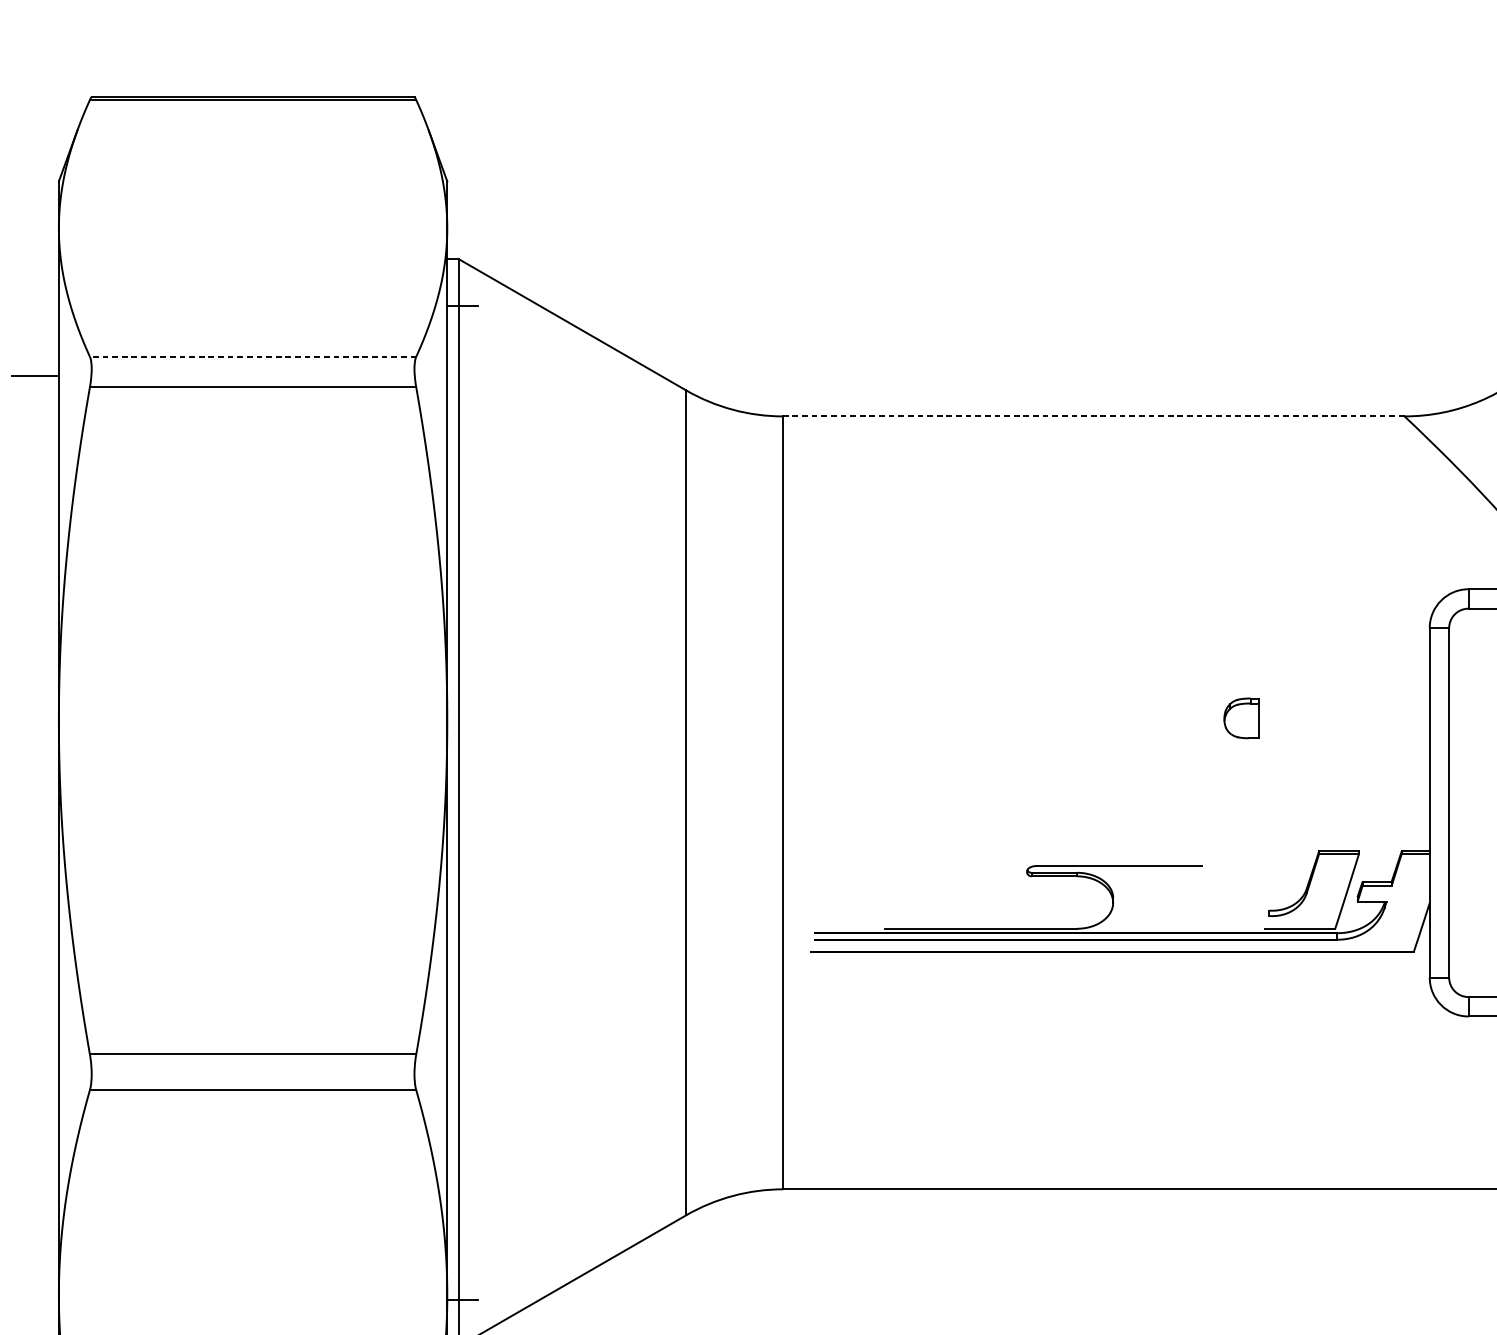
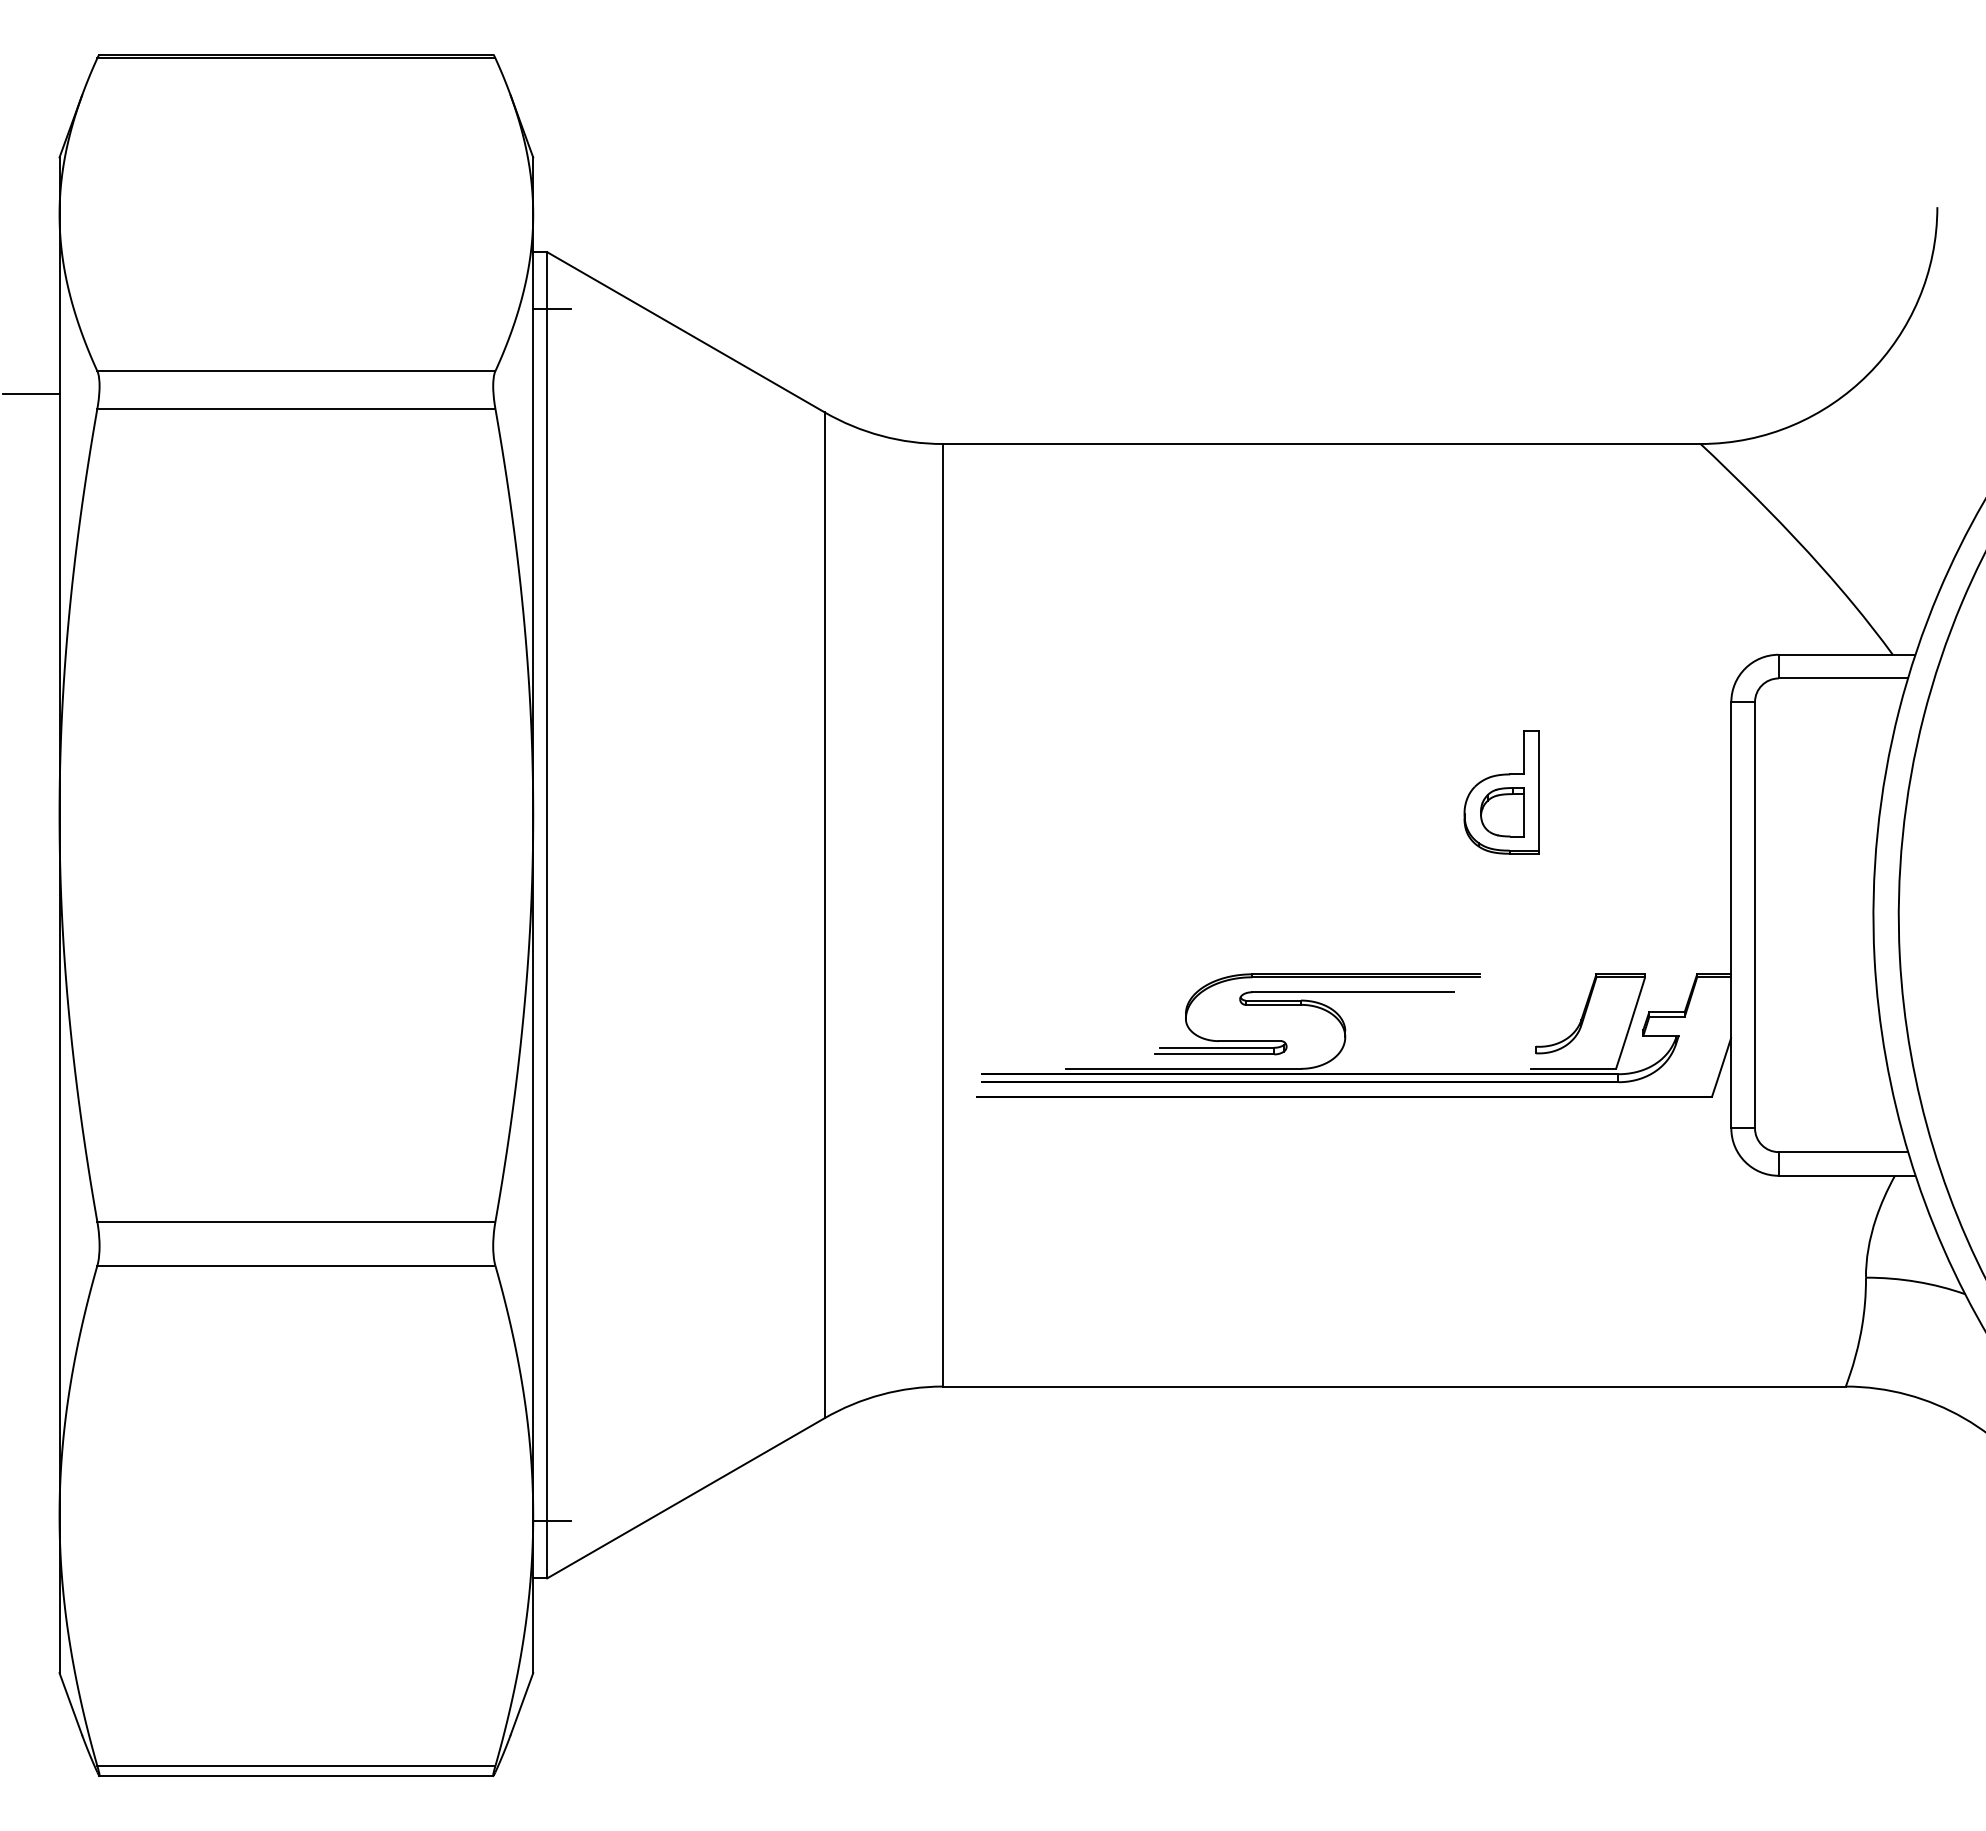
line: (252, 356) -> (295, 371), dashed -> solid
line: (1093, 416) -> (1321, 444), dashed -> solid
part: (1241, 702) -> (1501, 792), added
part: (1090, 853) -> (1317, 977), added

